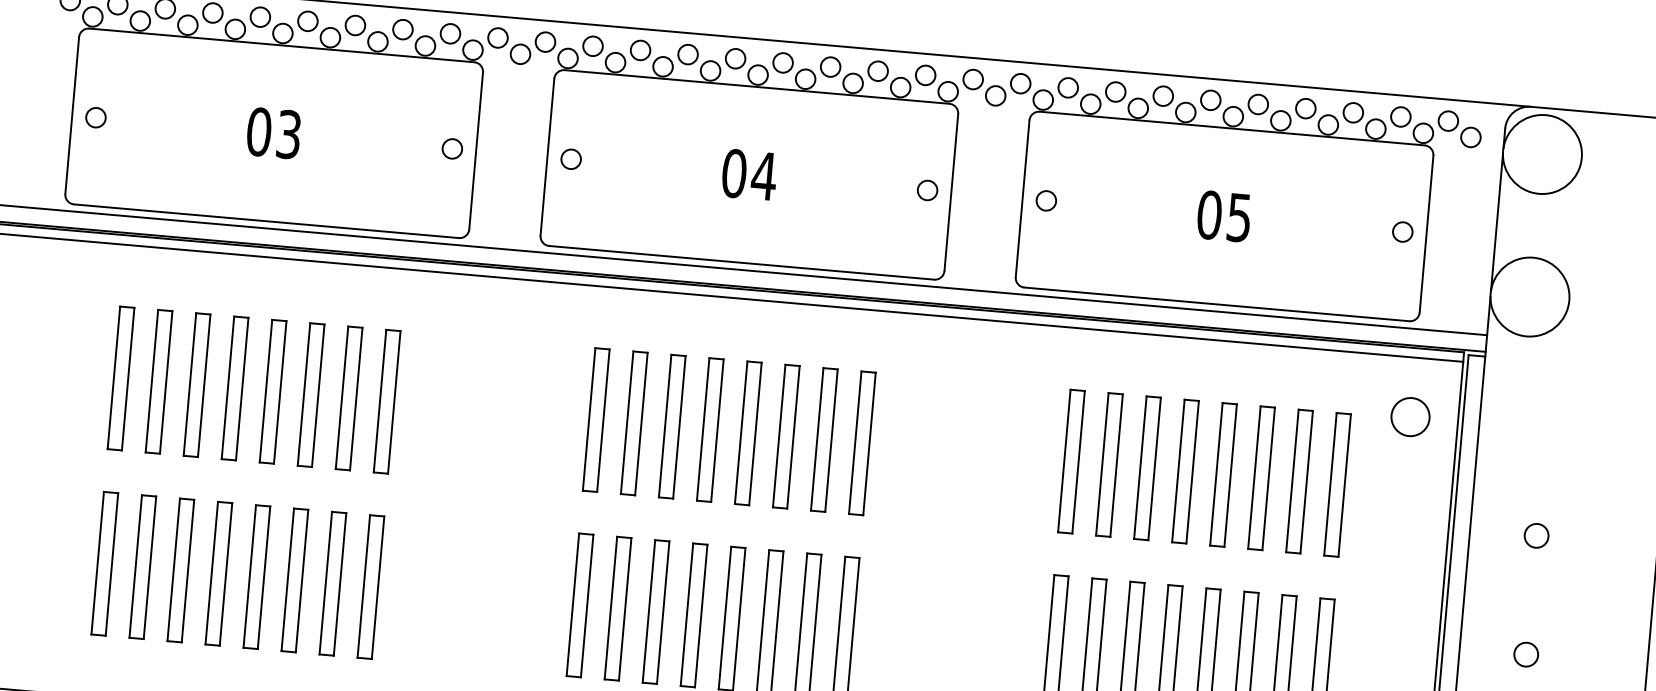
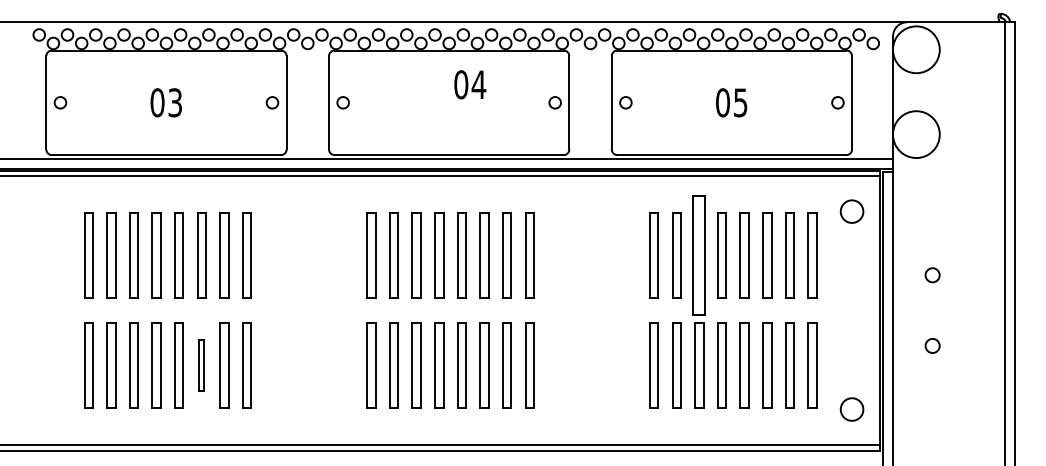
text: (749, 174) -> (470, 84), moved
part: (1147, 468) -> (699, 255), size x1.4
part: (294, 580) -> (201, 365), size x0.6

